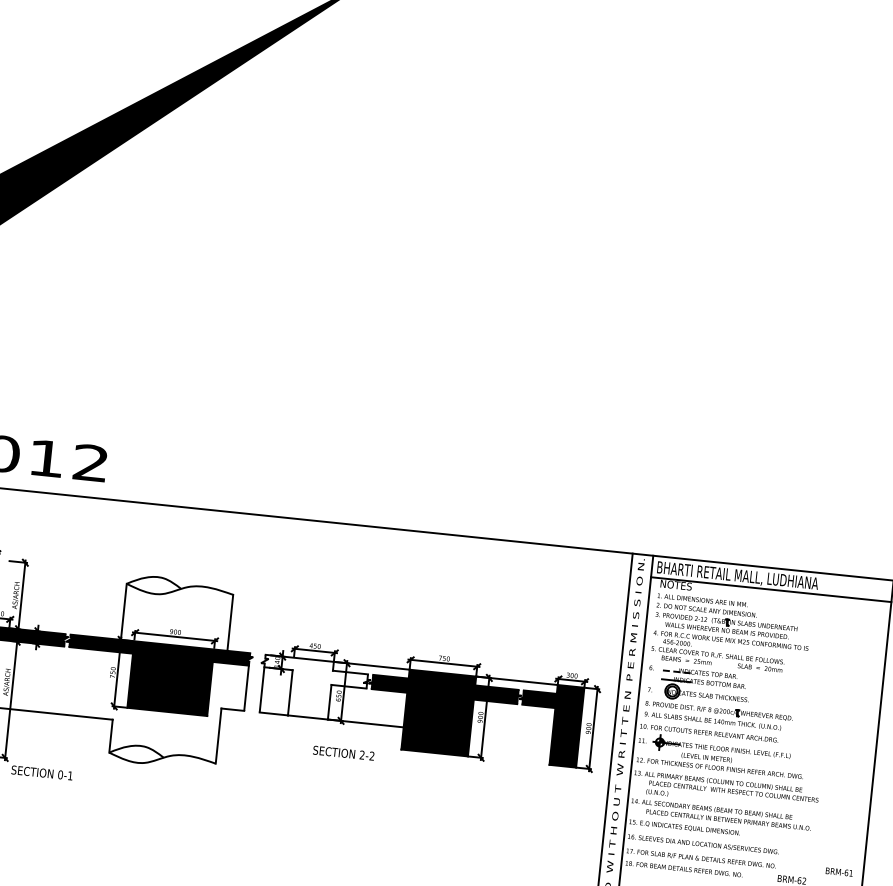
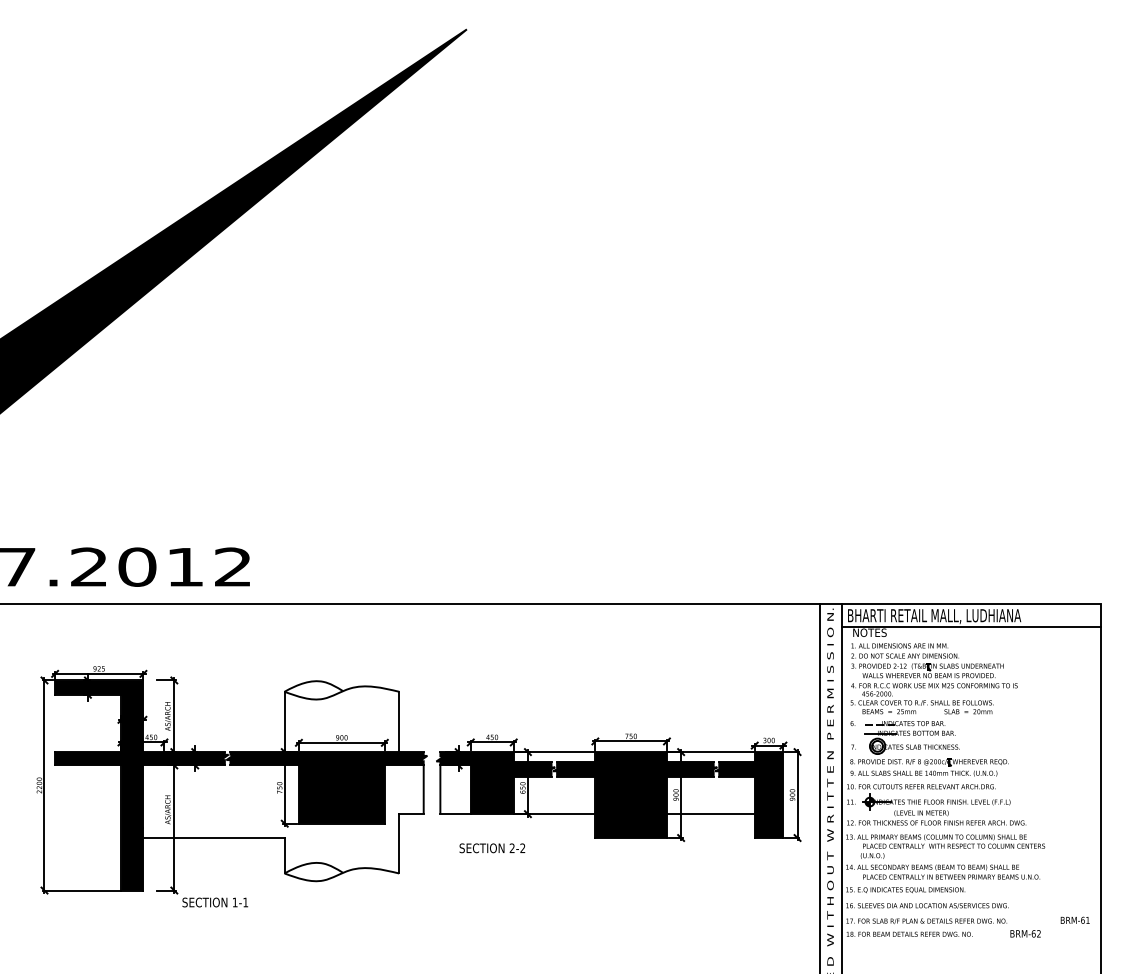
fill: (313, 689) -> (495, 783), added
line: (510, 738) -> (710, 814), added
text: (343, 753) -> (492, 848), moved
text: (59, 774) -> (234, 902), 0-1 -> 1-1

